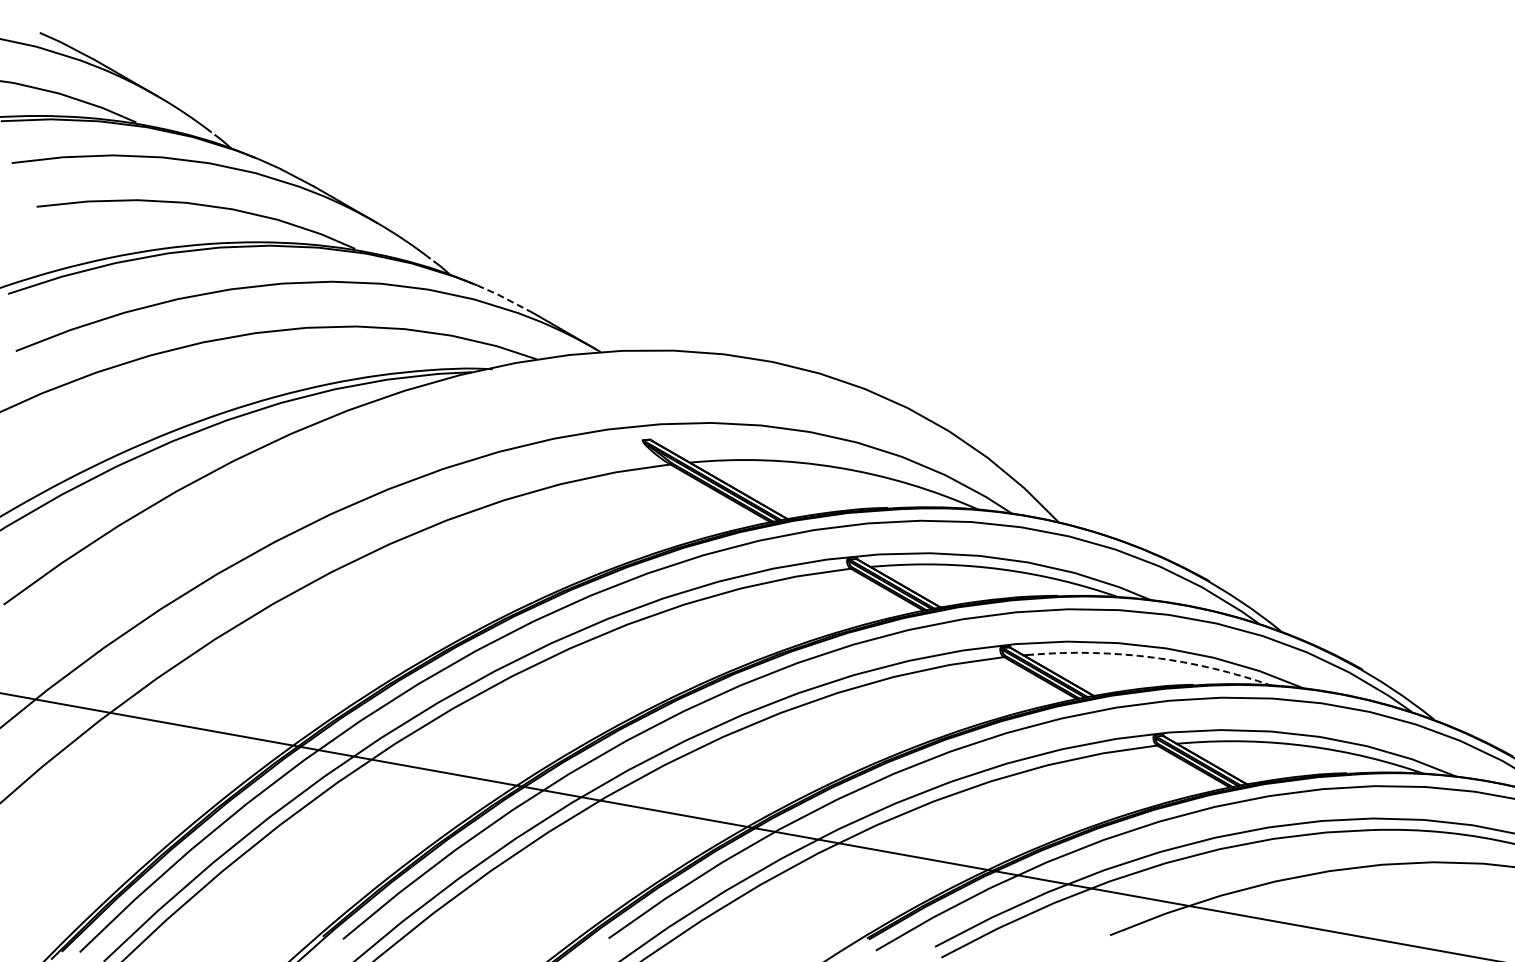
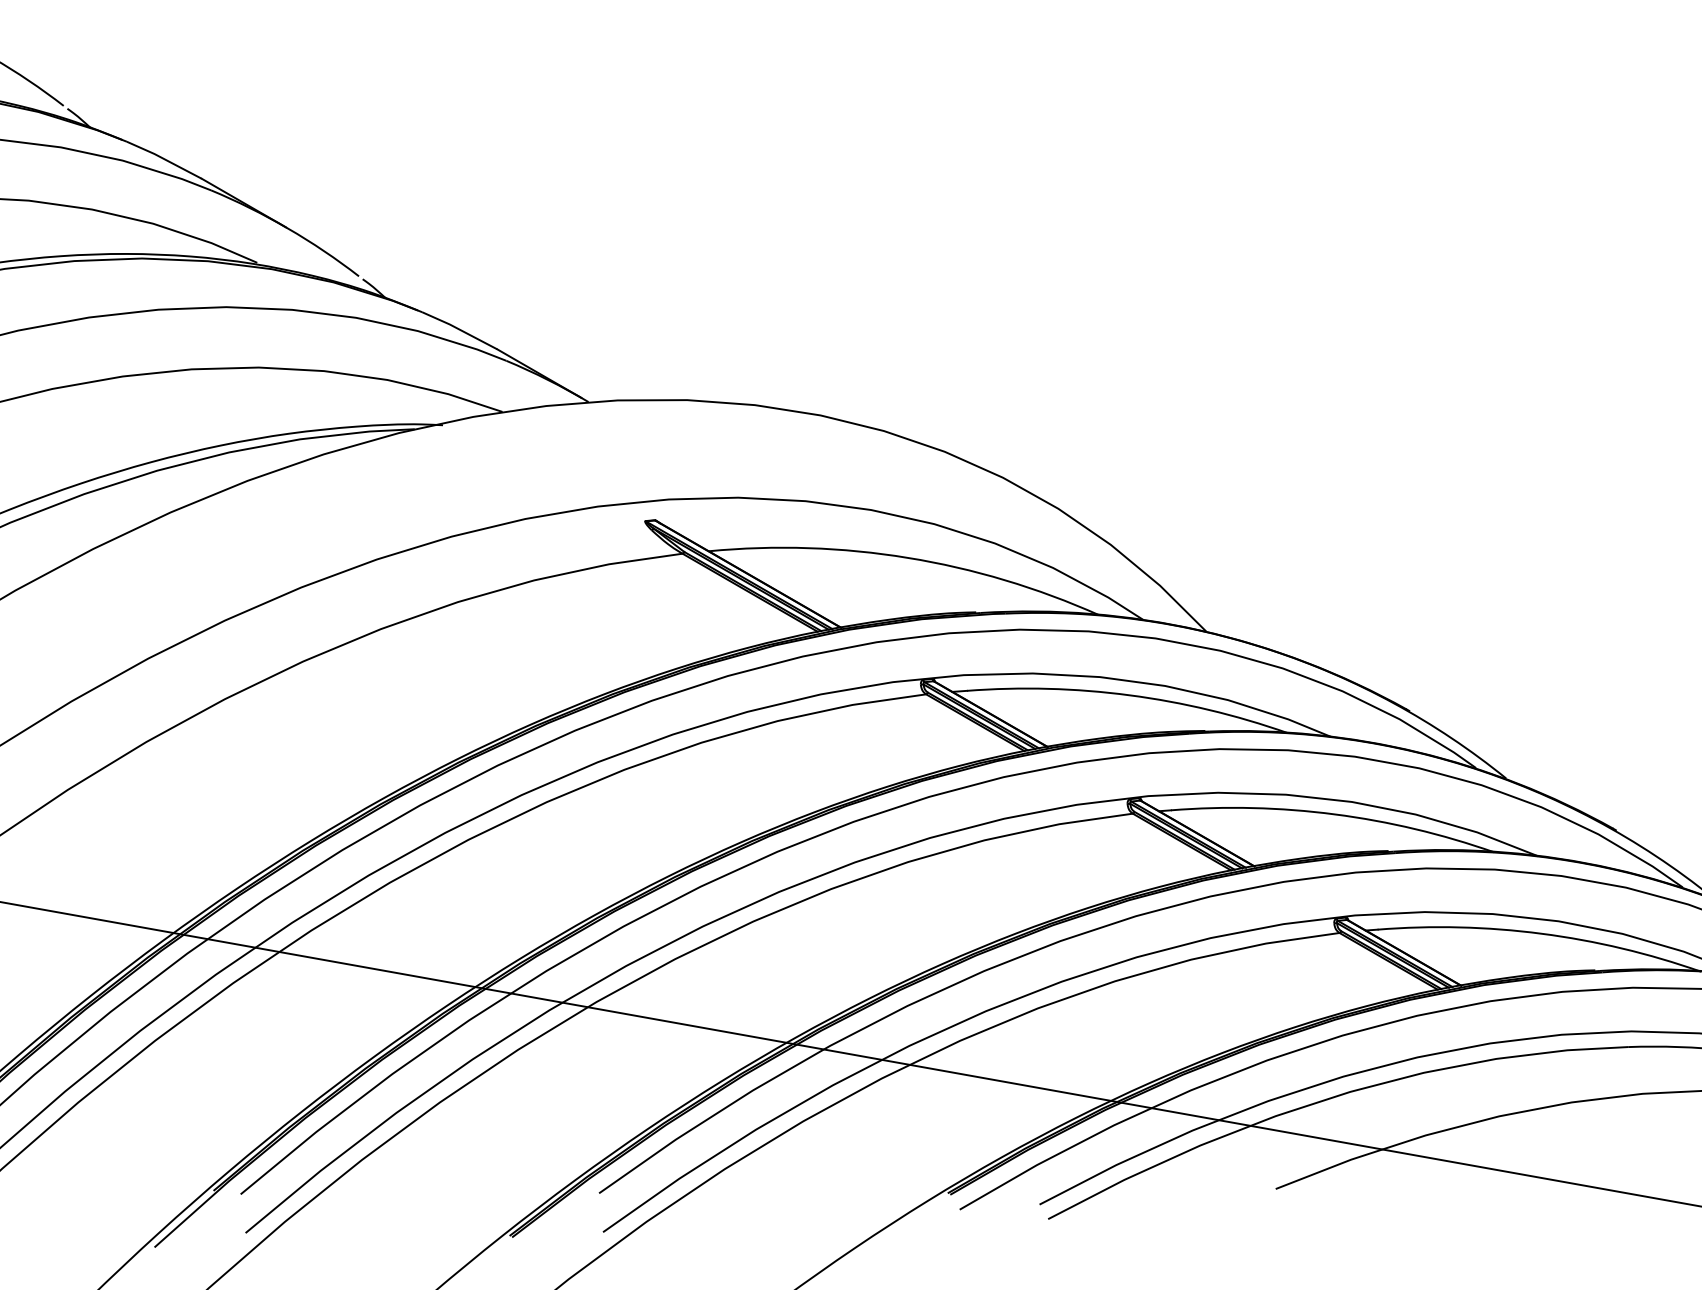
line: (504, 298) -> (458, 329), dashed -> solid
arc: (1153, 657) -> (1334, 814), dashed -> solid

